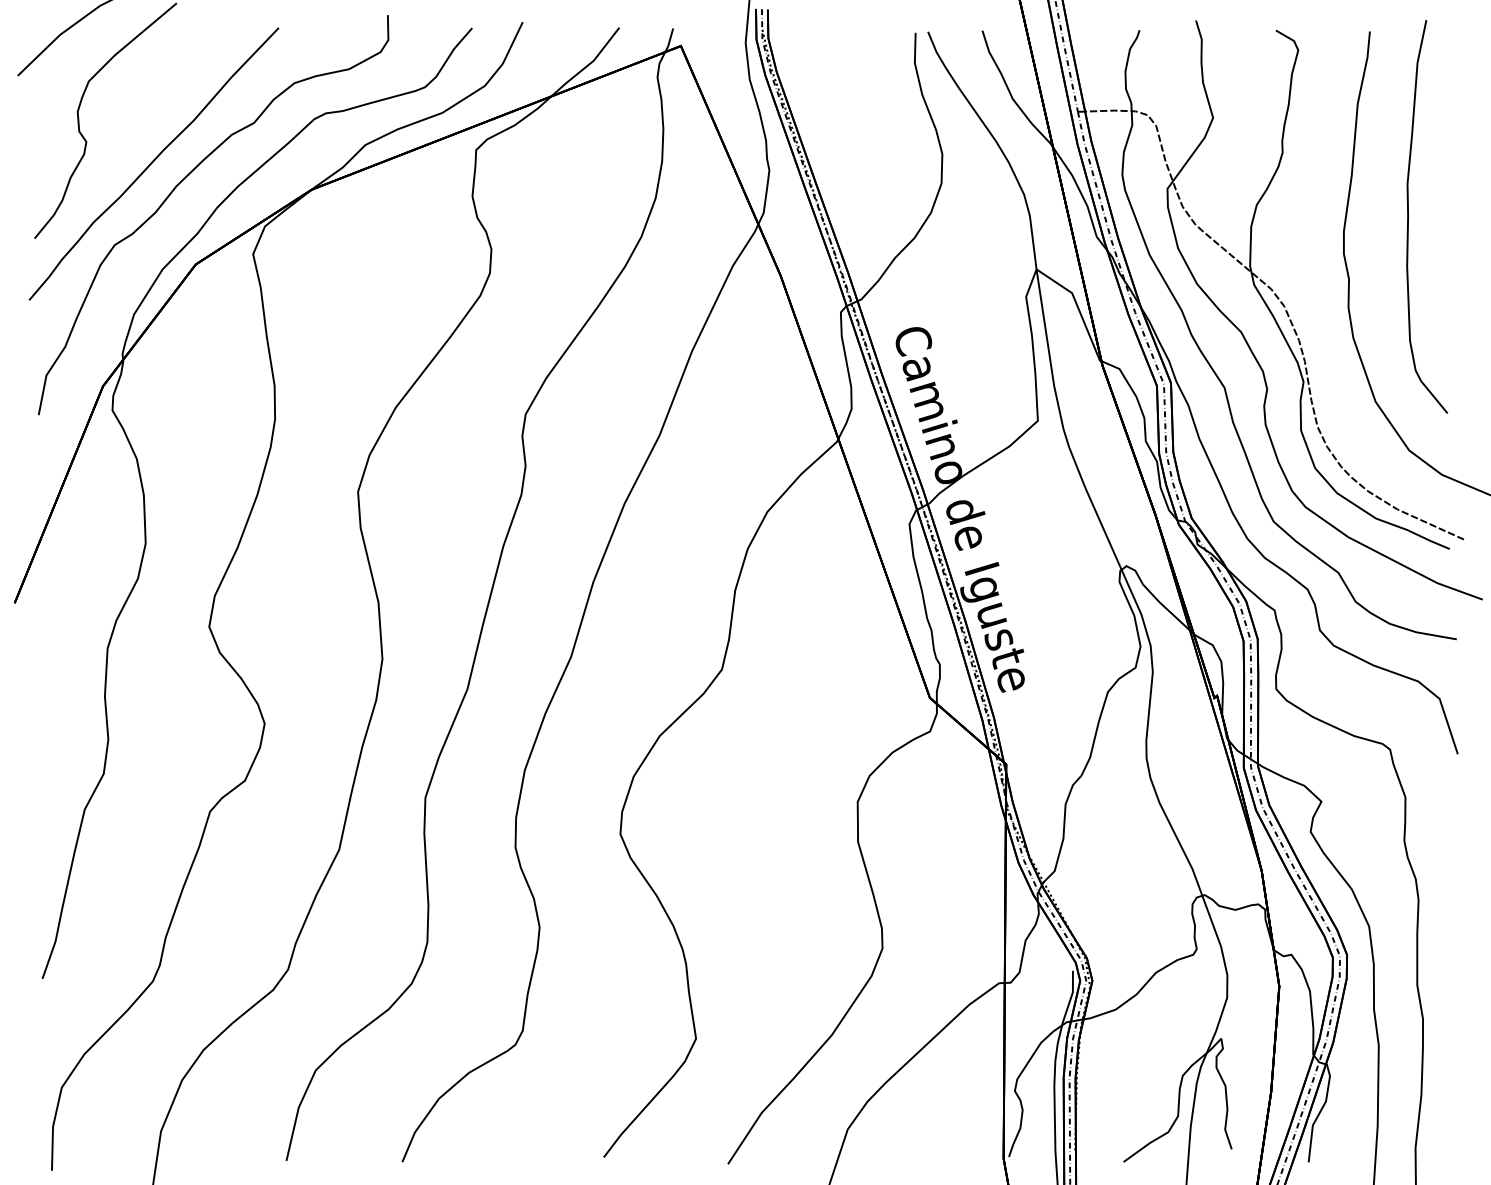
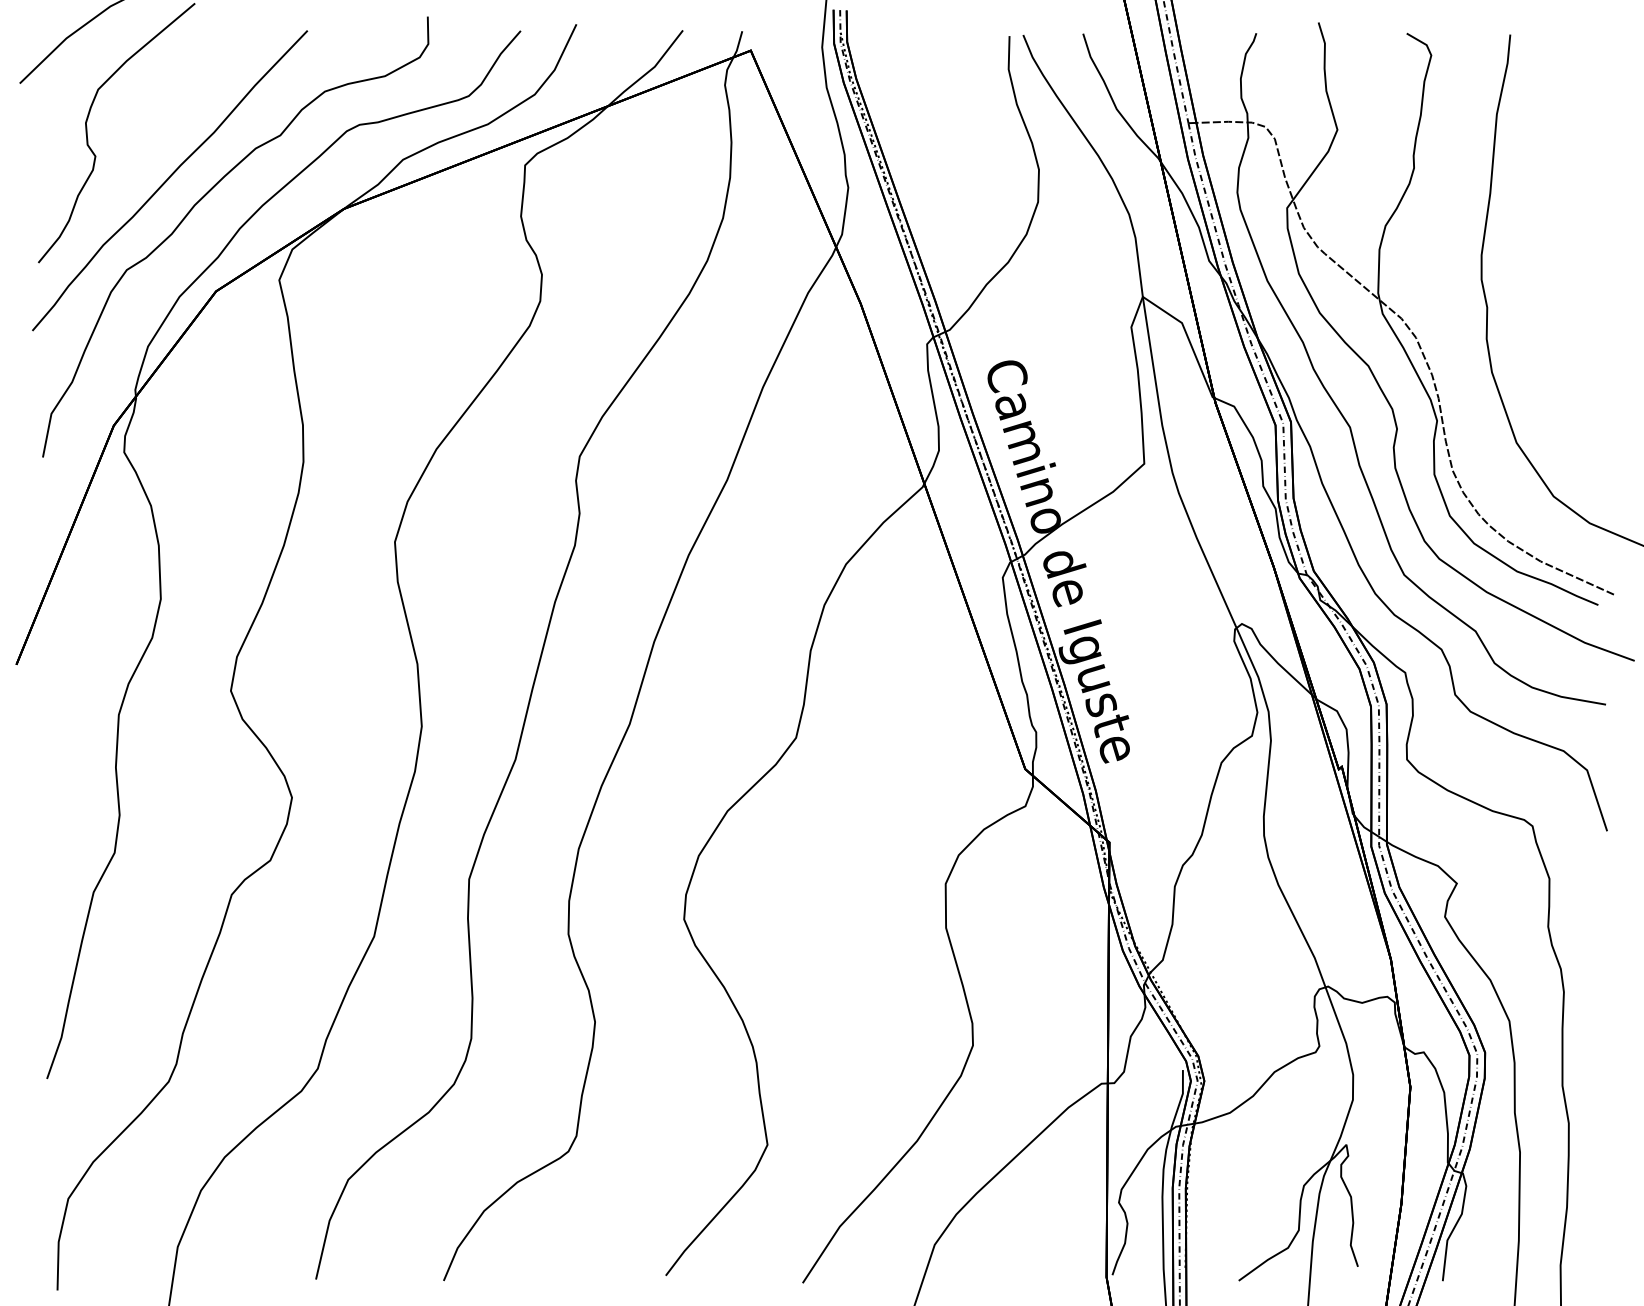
curve: (1409, 216) -> (1553, 238), removed

